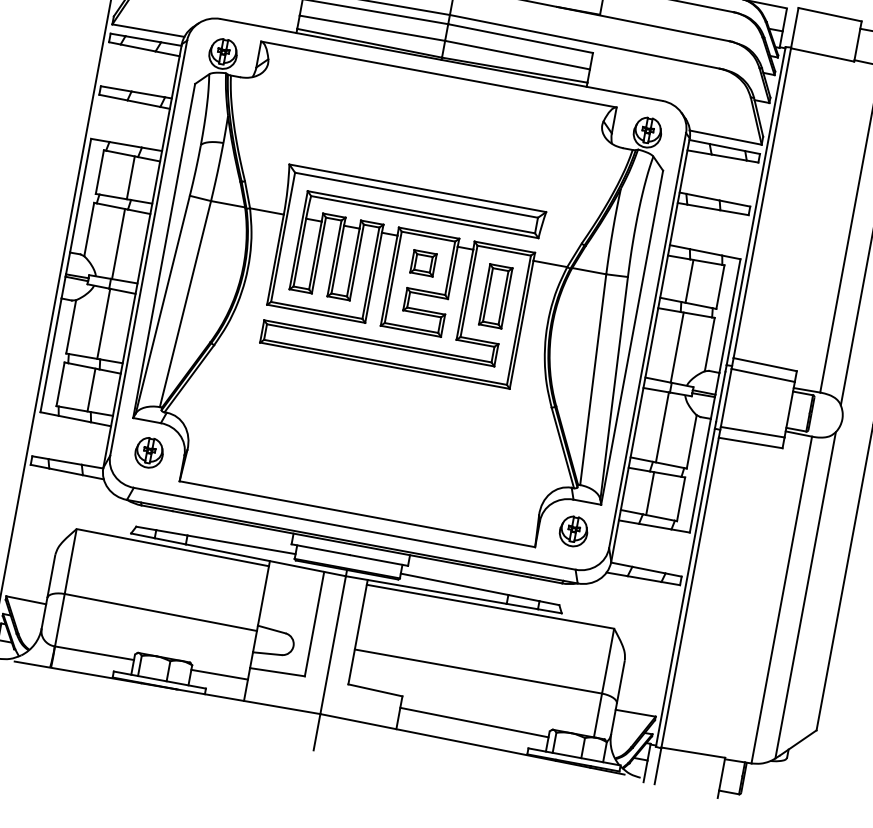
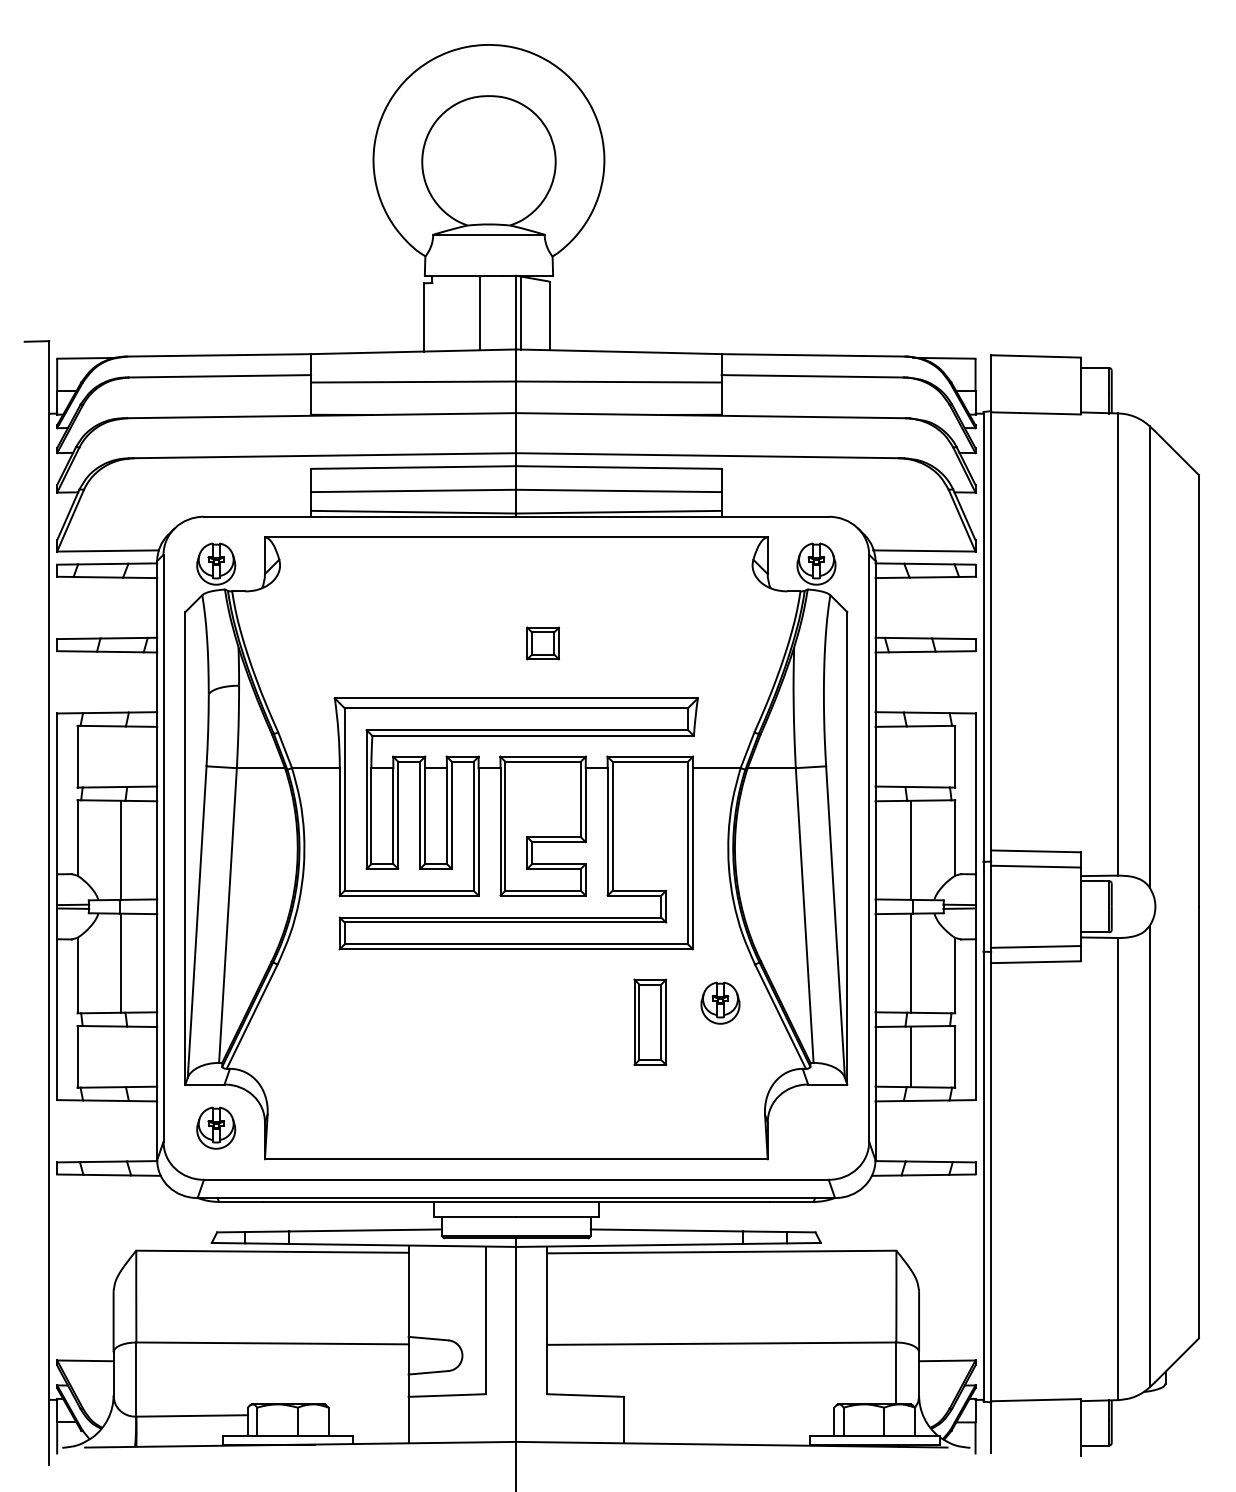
line: (131, 177) -> (121, 756), removed
part: (423, 263) -> (542, 643), moved
line: (689, 281) -> (911, 756), removed
part: (496, 295) -> (650, 1021), moved
line: (91, 389) -> (121, 1056), removed
part: (573, 531) -> (720, 1002), moved
line: (219, 674) -> (368, 1413), removed
line: (474, 722) -> (729, 1414), removed

